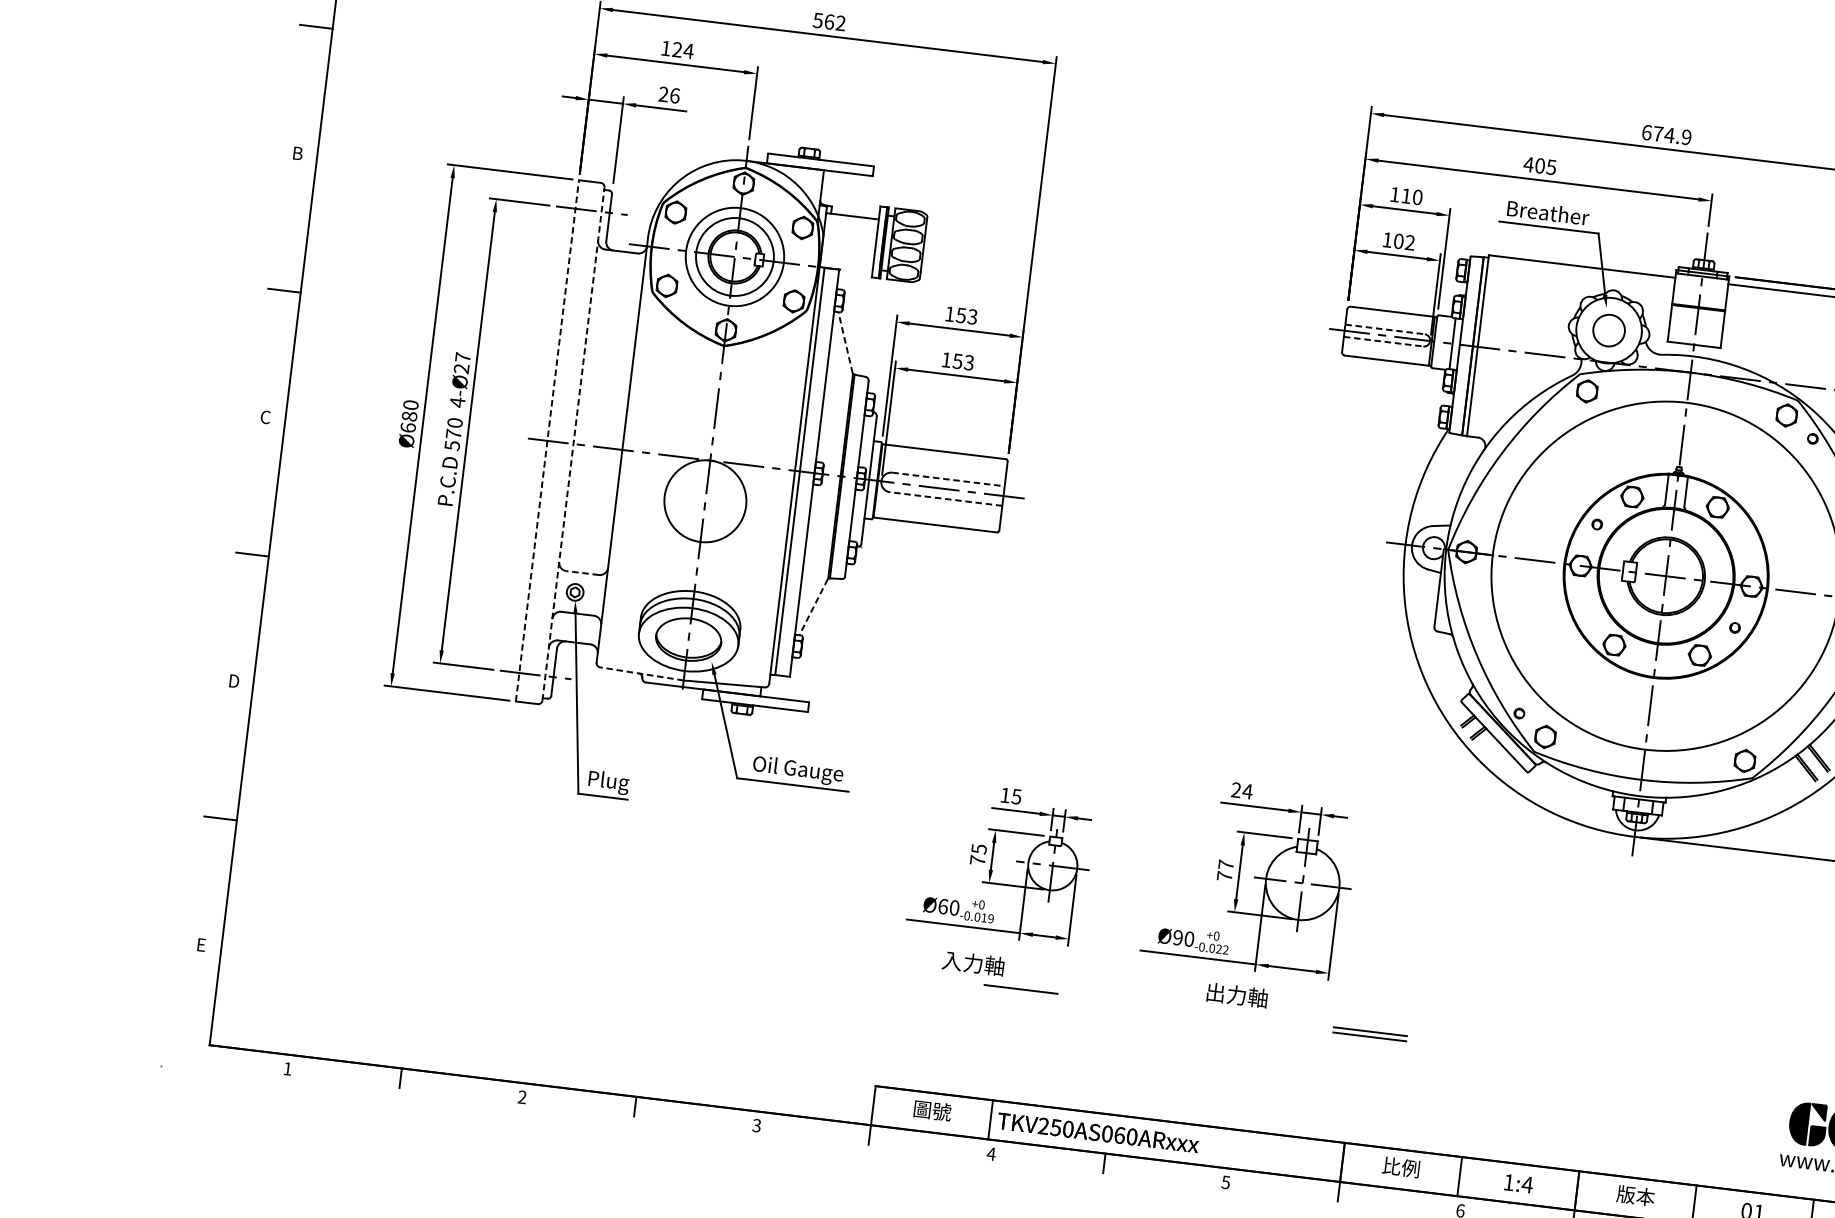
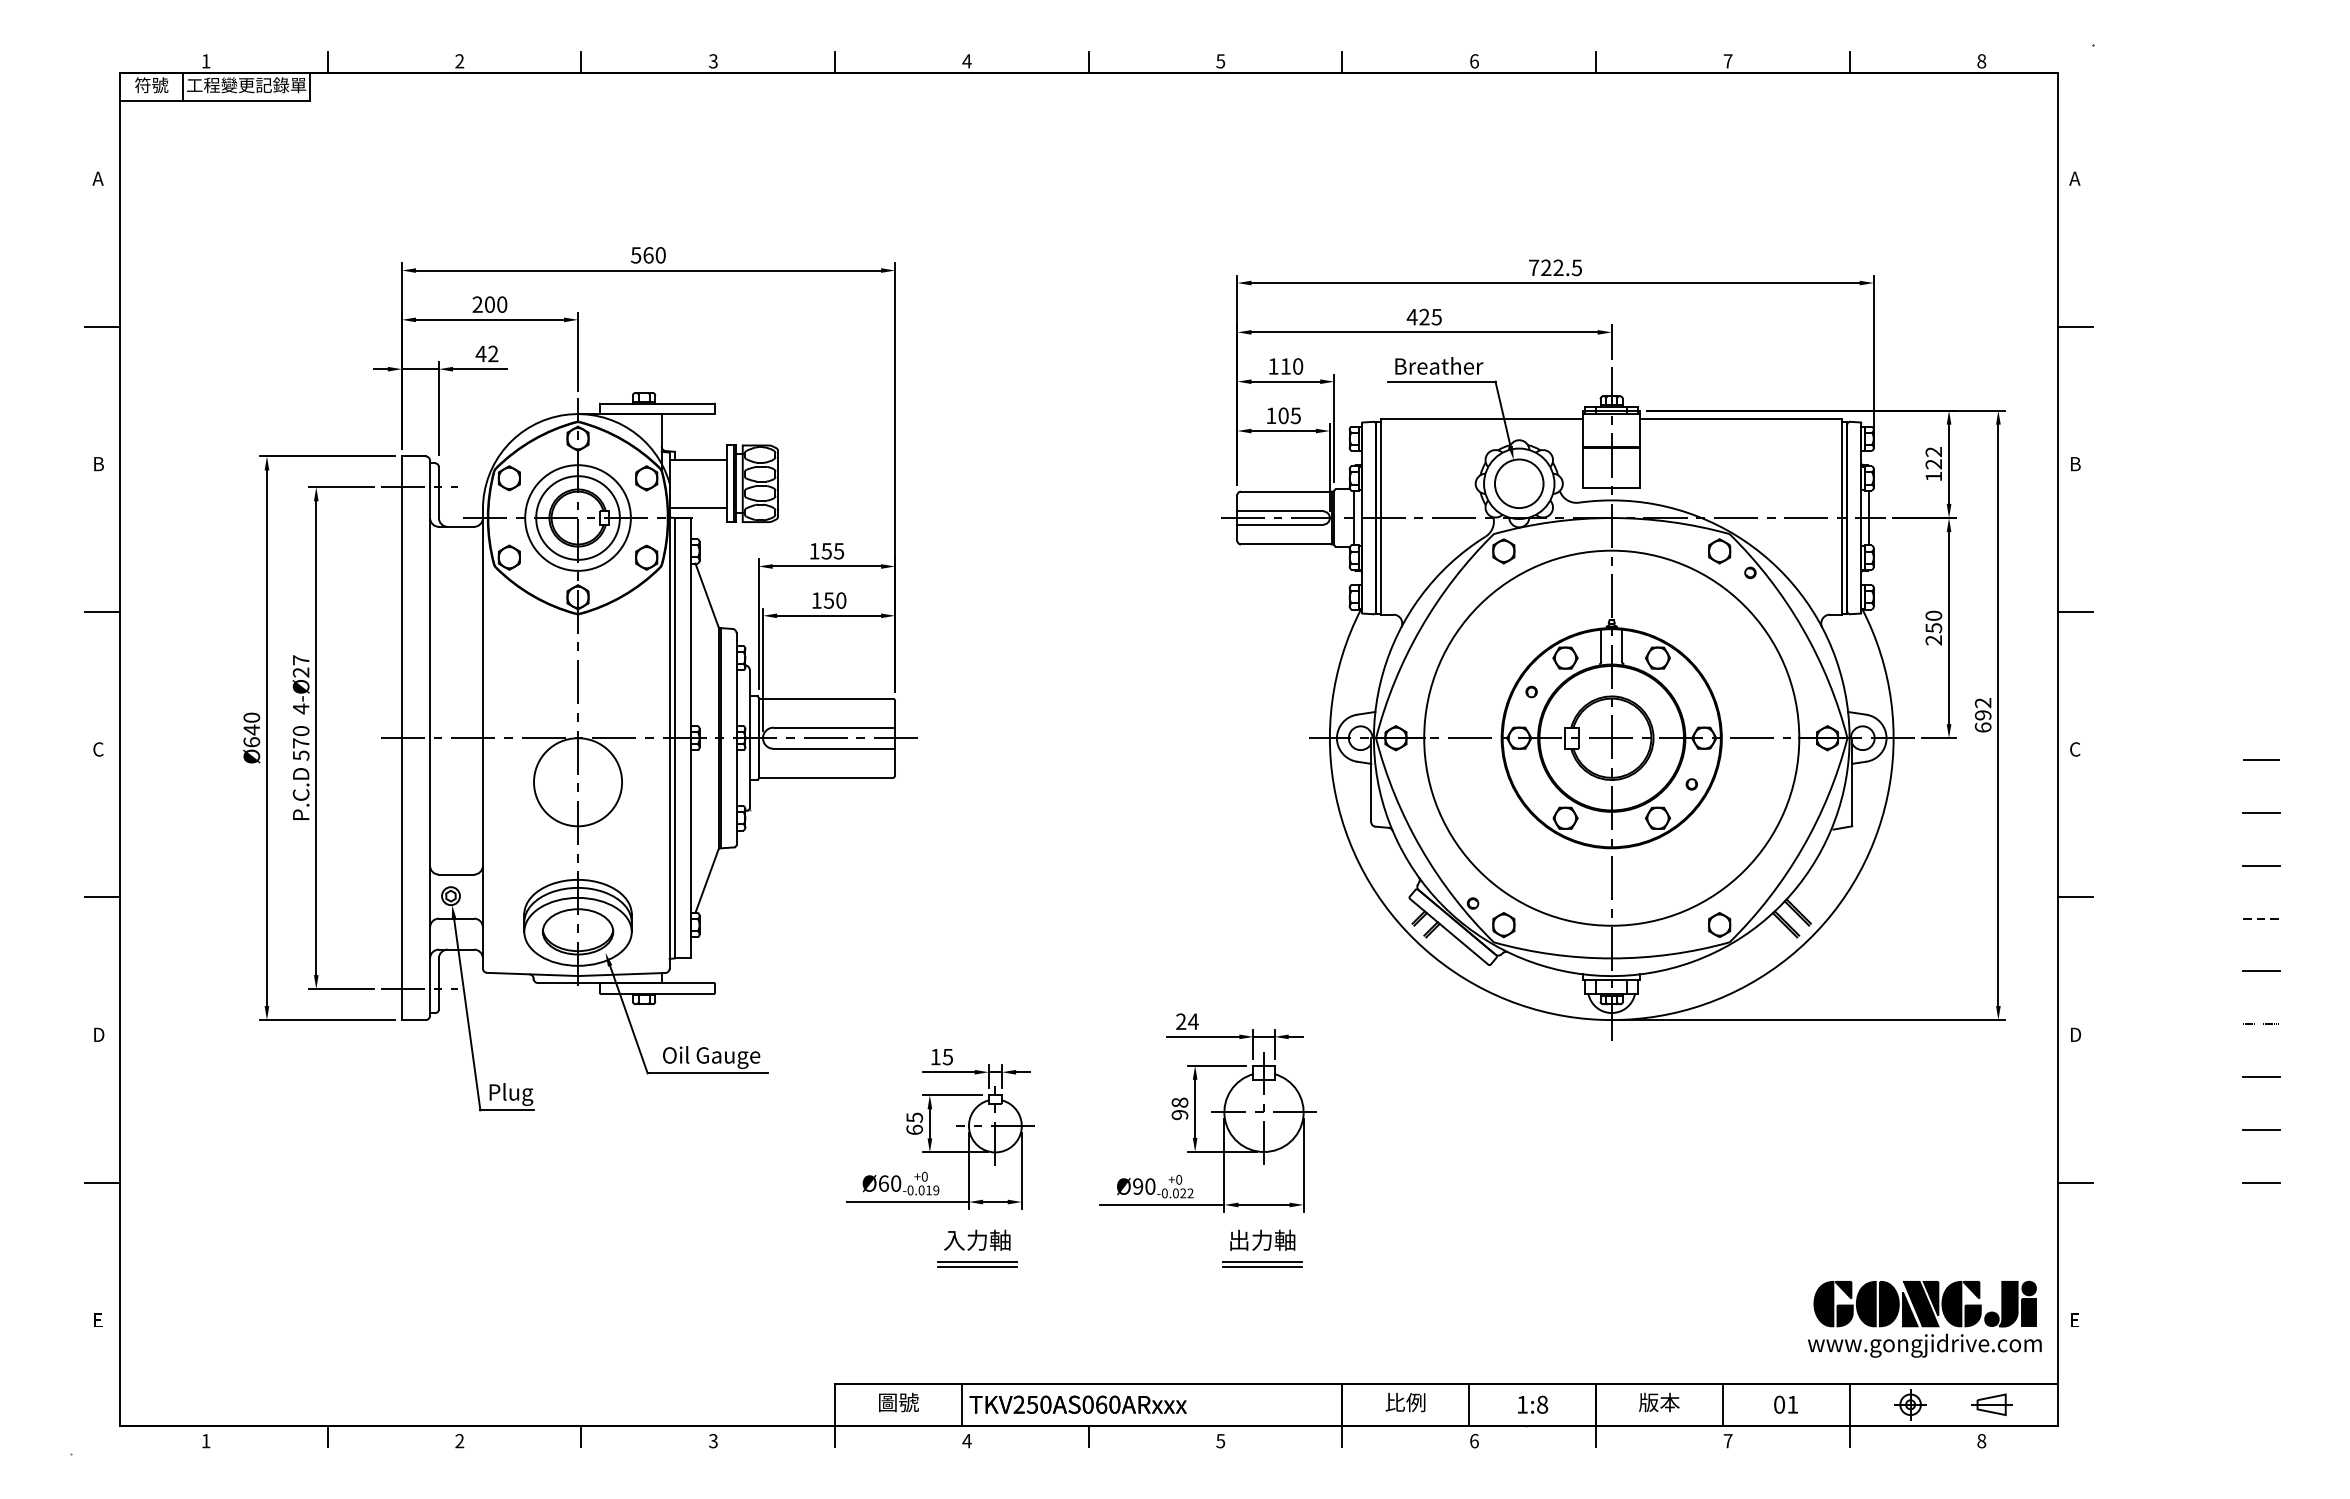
text: (840, 23) -> (660, 255), 562 -> 560
text: (676, 49) -> (489, 304), 124 -> 200
text: (668, 94) -> (486, 353), 26 -> 42
text: (1666, 134) -> (1555, 267), 674.9 -> 722.5
text: (1540, 166) -> (1424, 317), 405 -> 425
text: (1409, 242) -> (1295, 415), 102 -> 105
line: (846, 261) -> (697, 508), added
text: (973, 316) -> (839, 550), 153 -> 155
line: (1385, 329) -> (1280, 511), dashed -> solid
circle: (1608, 330) -> (1518, 483), size x1.43
line: (1383, 341) -> (1280, 524), dashed -> solid
line: (845, 343) -> (707, 595), dashed -> solid
text: (969, 362) -> (841, 600), 153 -> 150
text: (409, 415) -> (251, 729), Ø680 -> Ø640
line: (547, 441) -> (401, 738), dashed -> solid
line: (573, 443) -> (430, 737), dashed -> solid
line: (948, 479) -> (834, 727), dashed -> solid
line: (946, 498) -> (834, 748), dashed -> solid
line: (582, 572) -> (456, 874), dashed -> solid
line: (813, 607) -> (707, 881), dashed -> solid
line: (641, 673) -> (532, 974), dashed -> solid
text: (977, 860) -> (914, 1129), 75 -> 65
text: (1225, 870) -> (1179, 1108), 77 -> 98
text: (973, 962) -> (977, 1239), moved
line: (1020, 994) -> (977, 1267), added
text: (1237, 994) -> (1262, 1239), moved
part: (1370, 1034) -> (1262, 1264), moved
text: (1527, 1184) -> (1542, 1404), 1:4 -> 1:8

